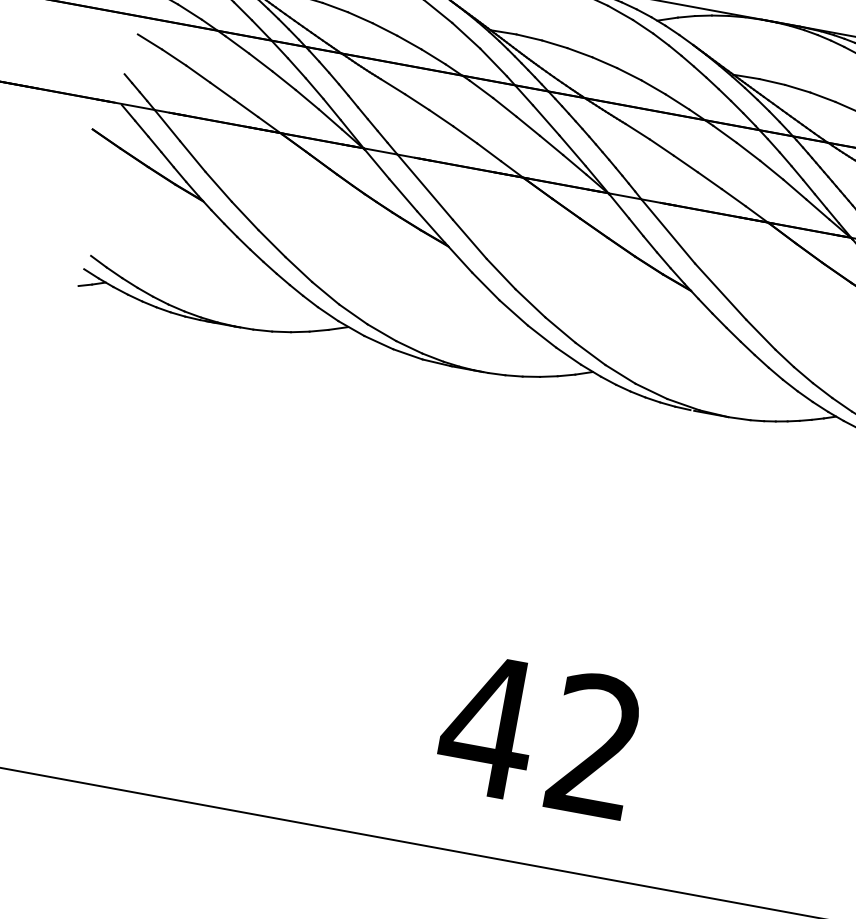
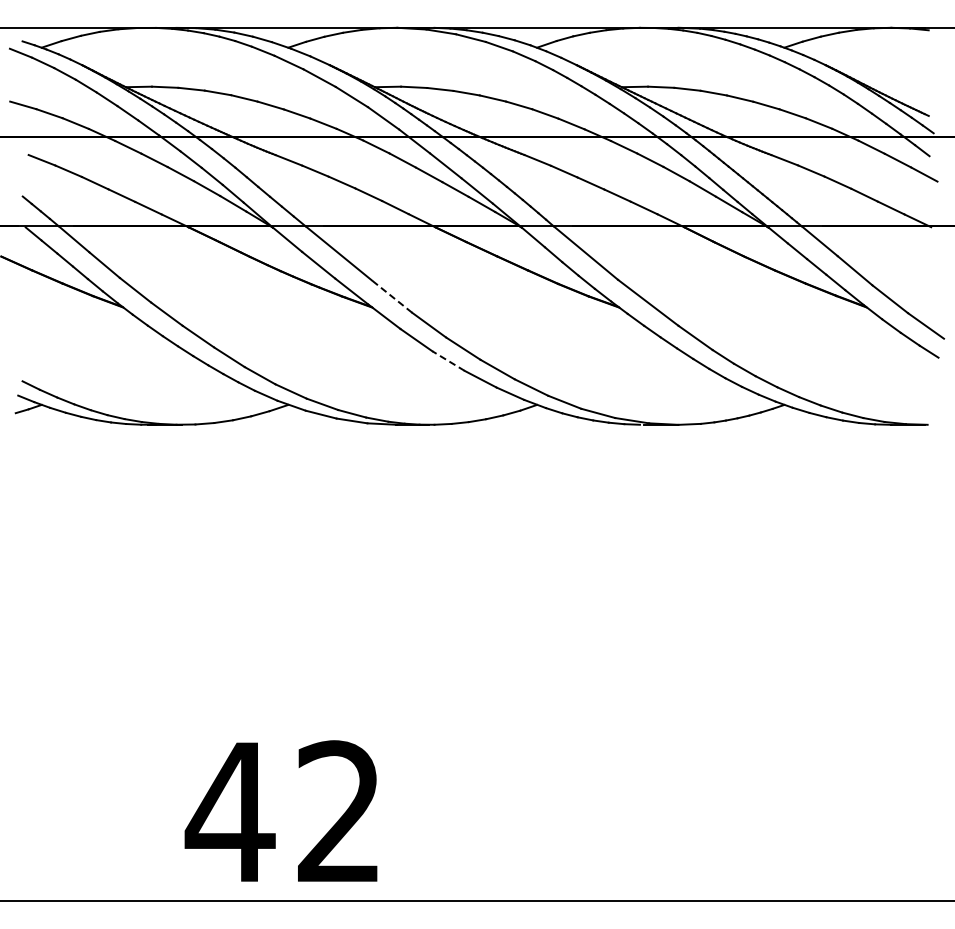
line: (470, 239) -> (392, 296), solid -> dashed
line: (513, 313) -> (448, 361), solid -> dashed
text: (538, 733) -> (280, 810), moved

